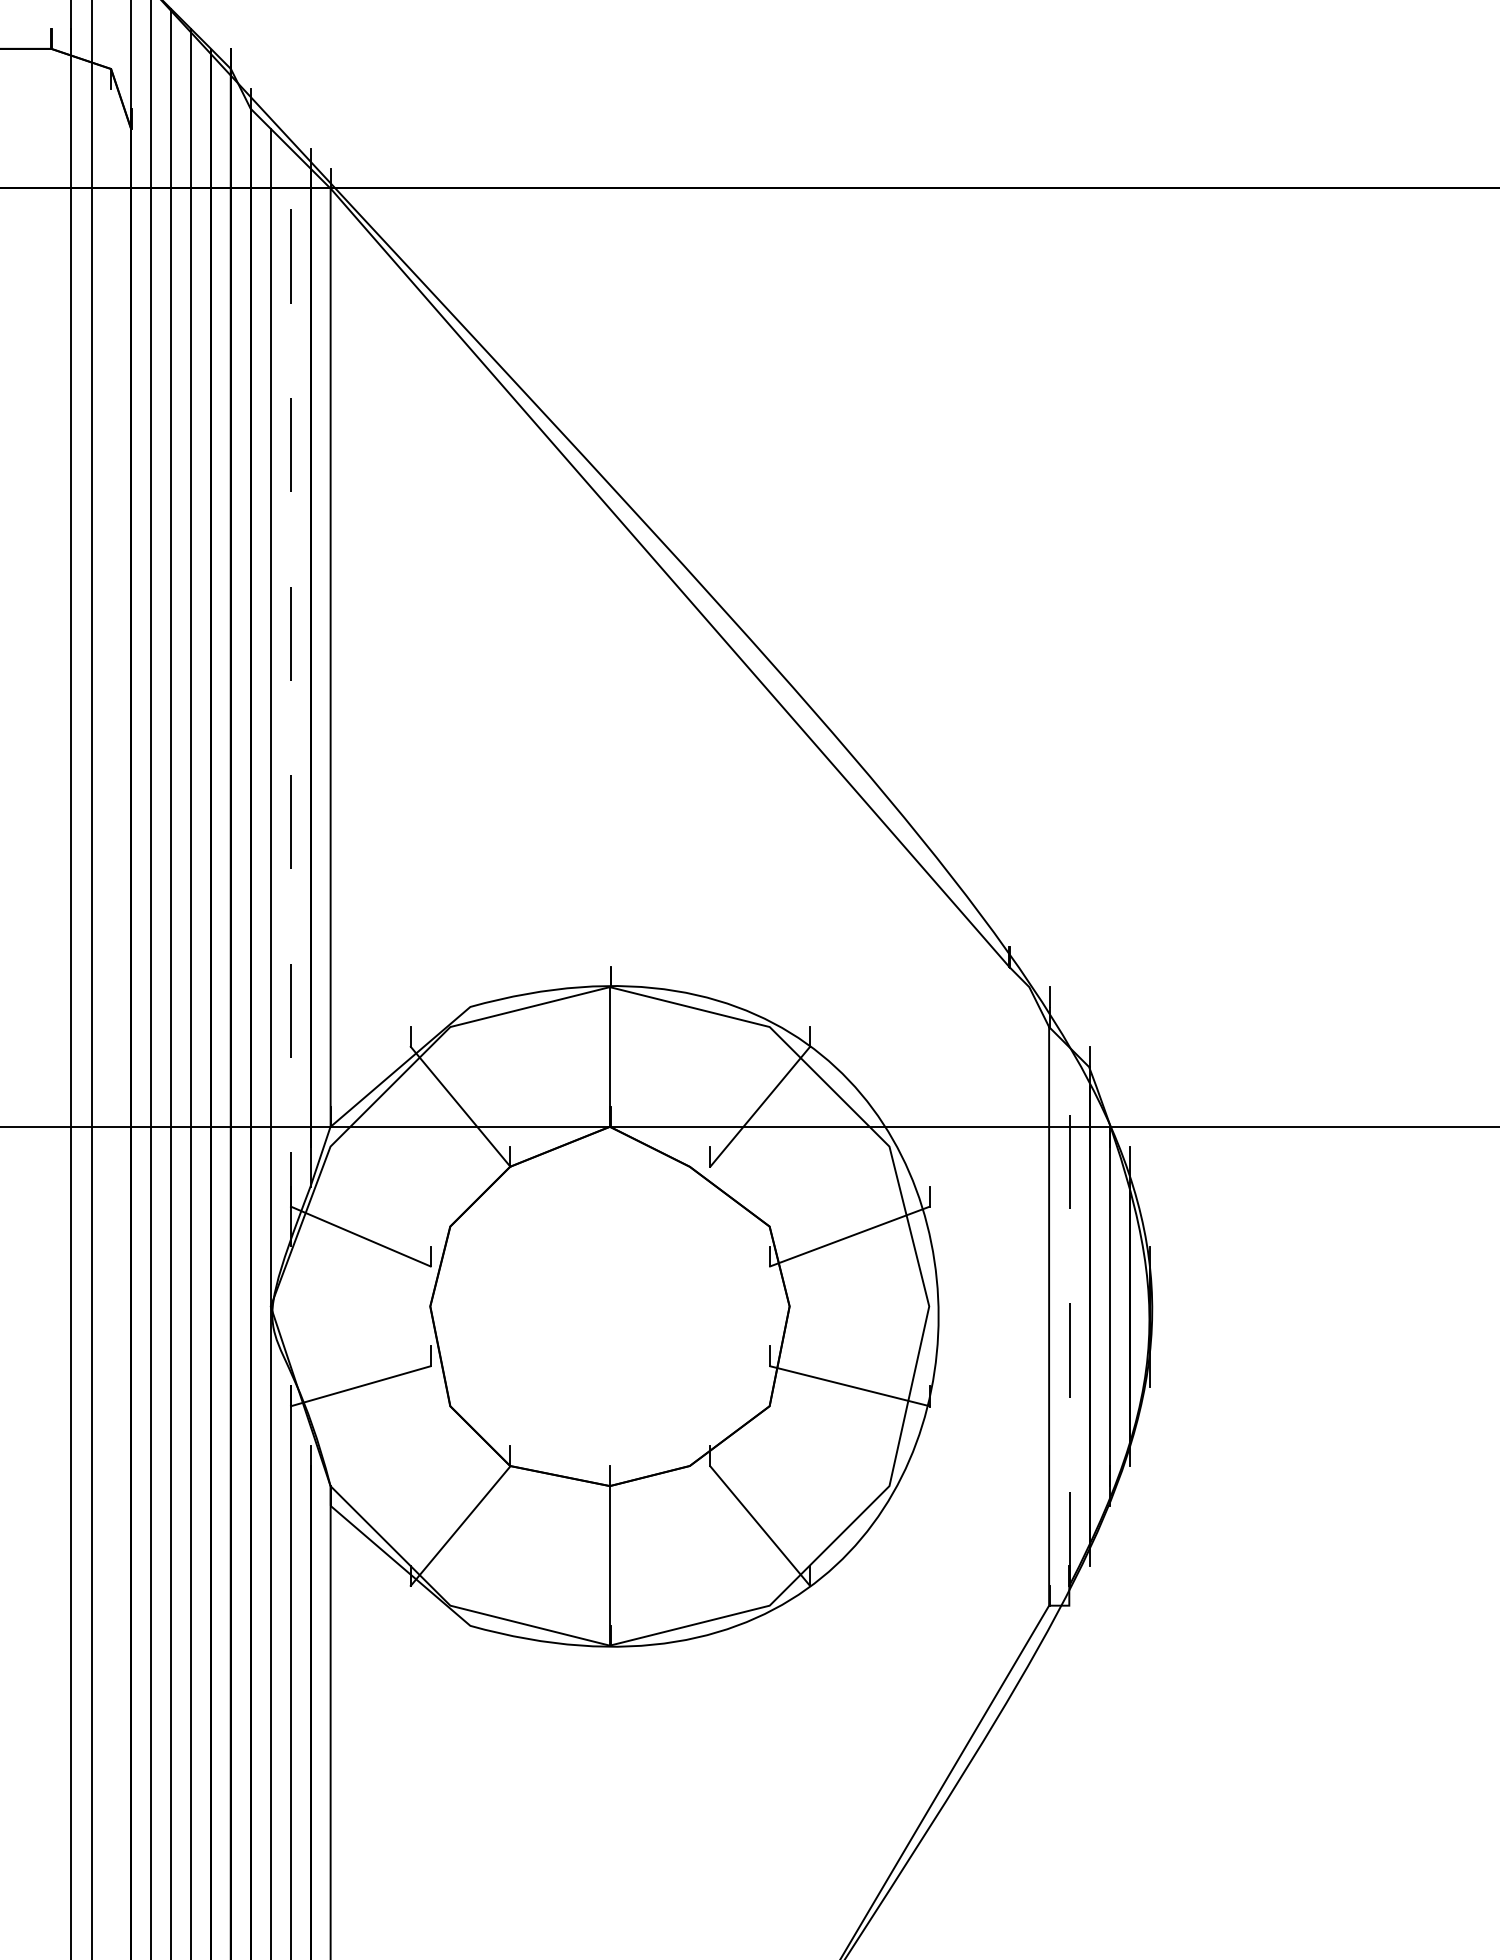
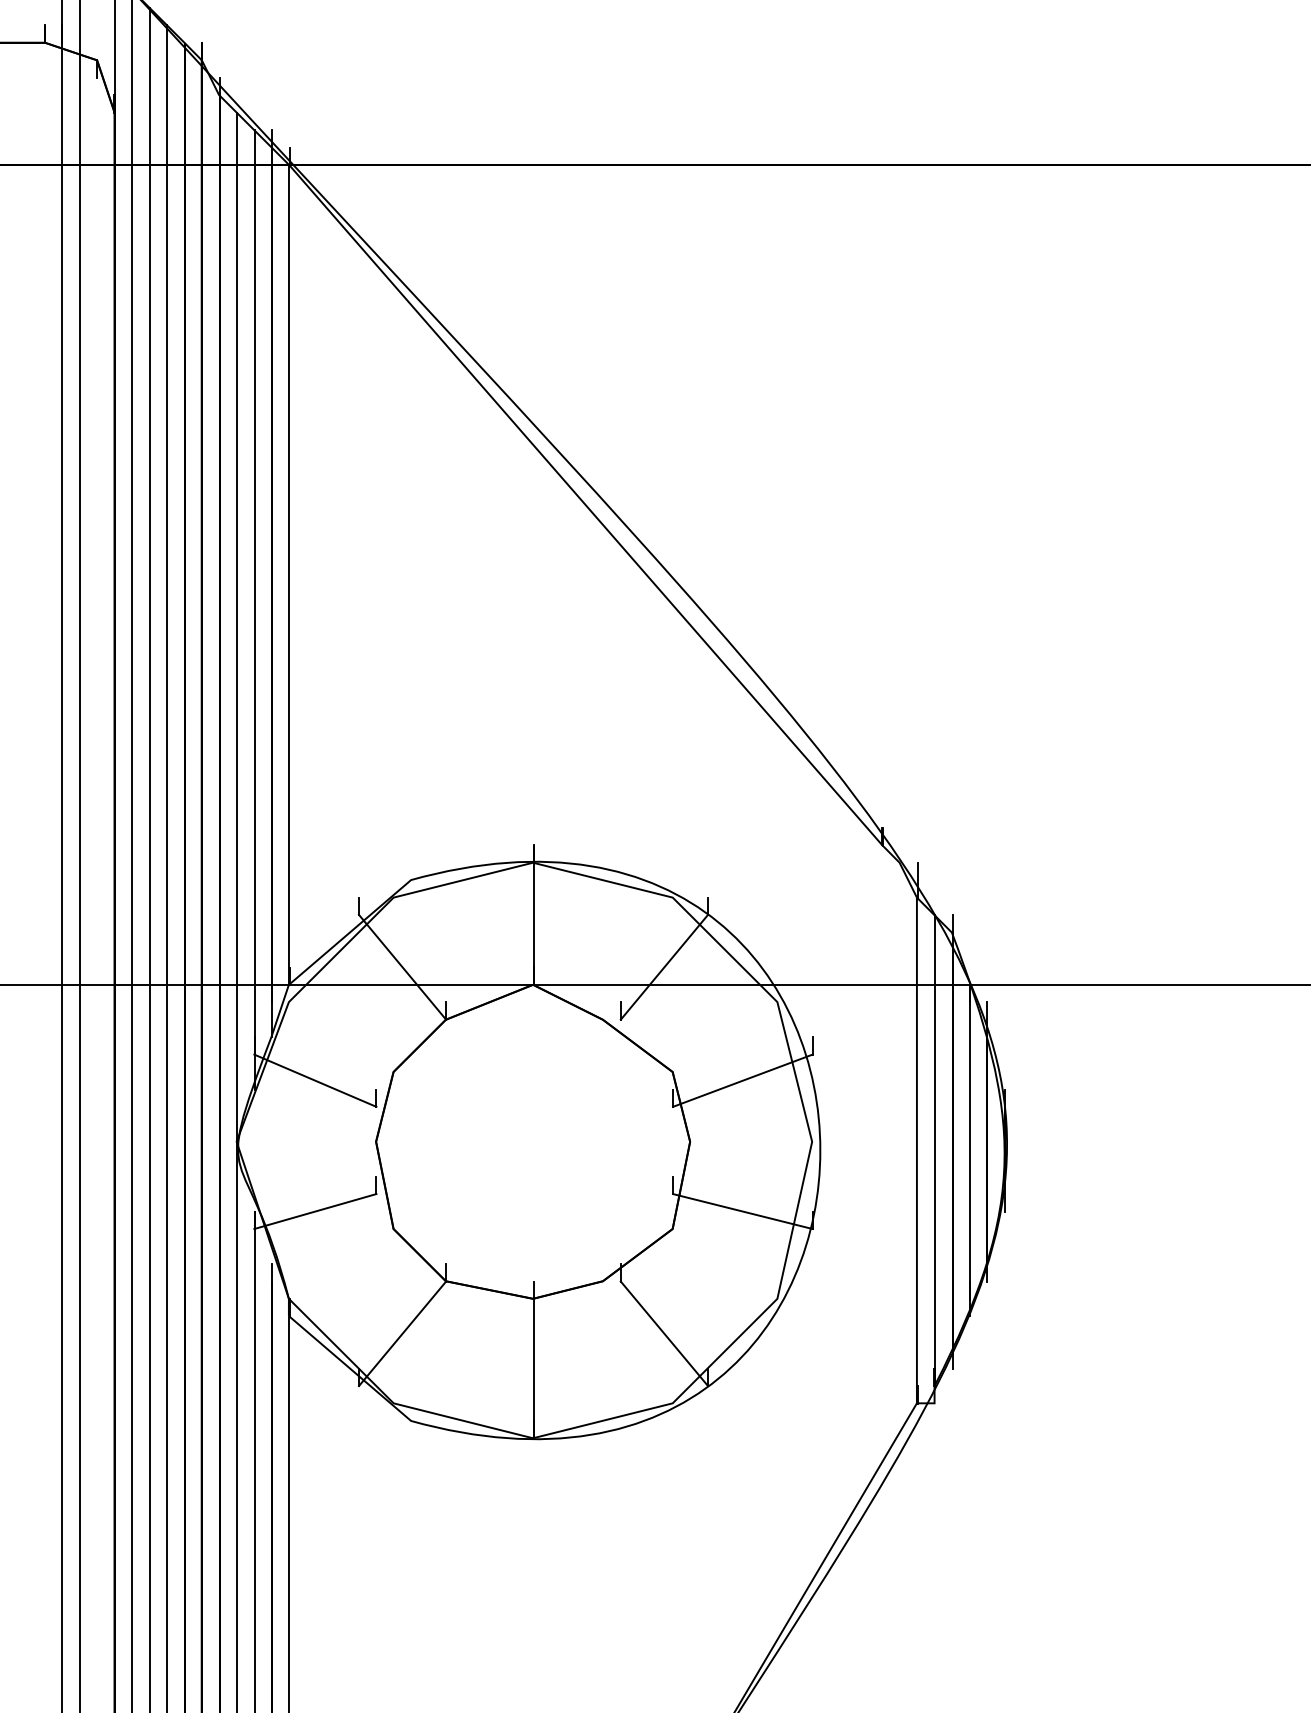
line: (291, 697) -> (254, 609), dashed -> solid
line: (1070, 1316) -> (935, 1150), dashed -> solid

